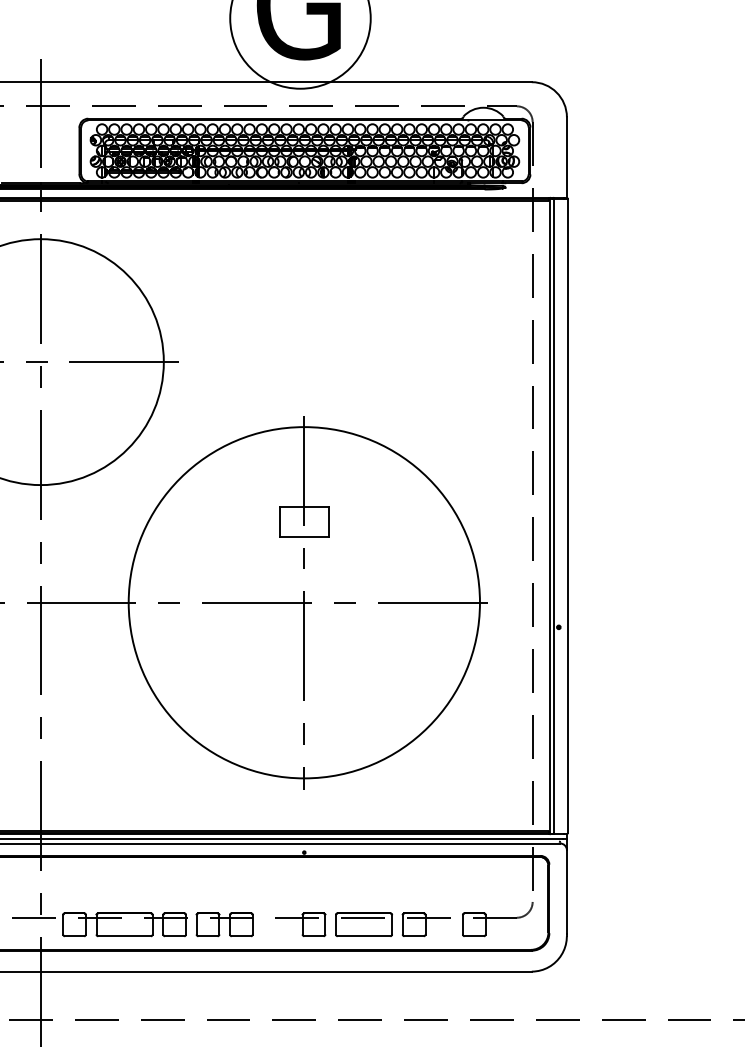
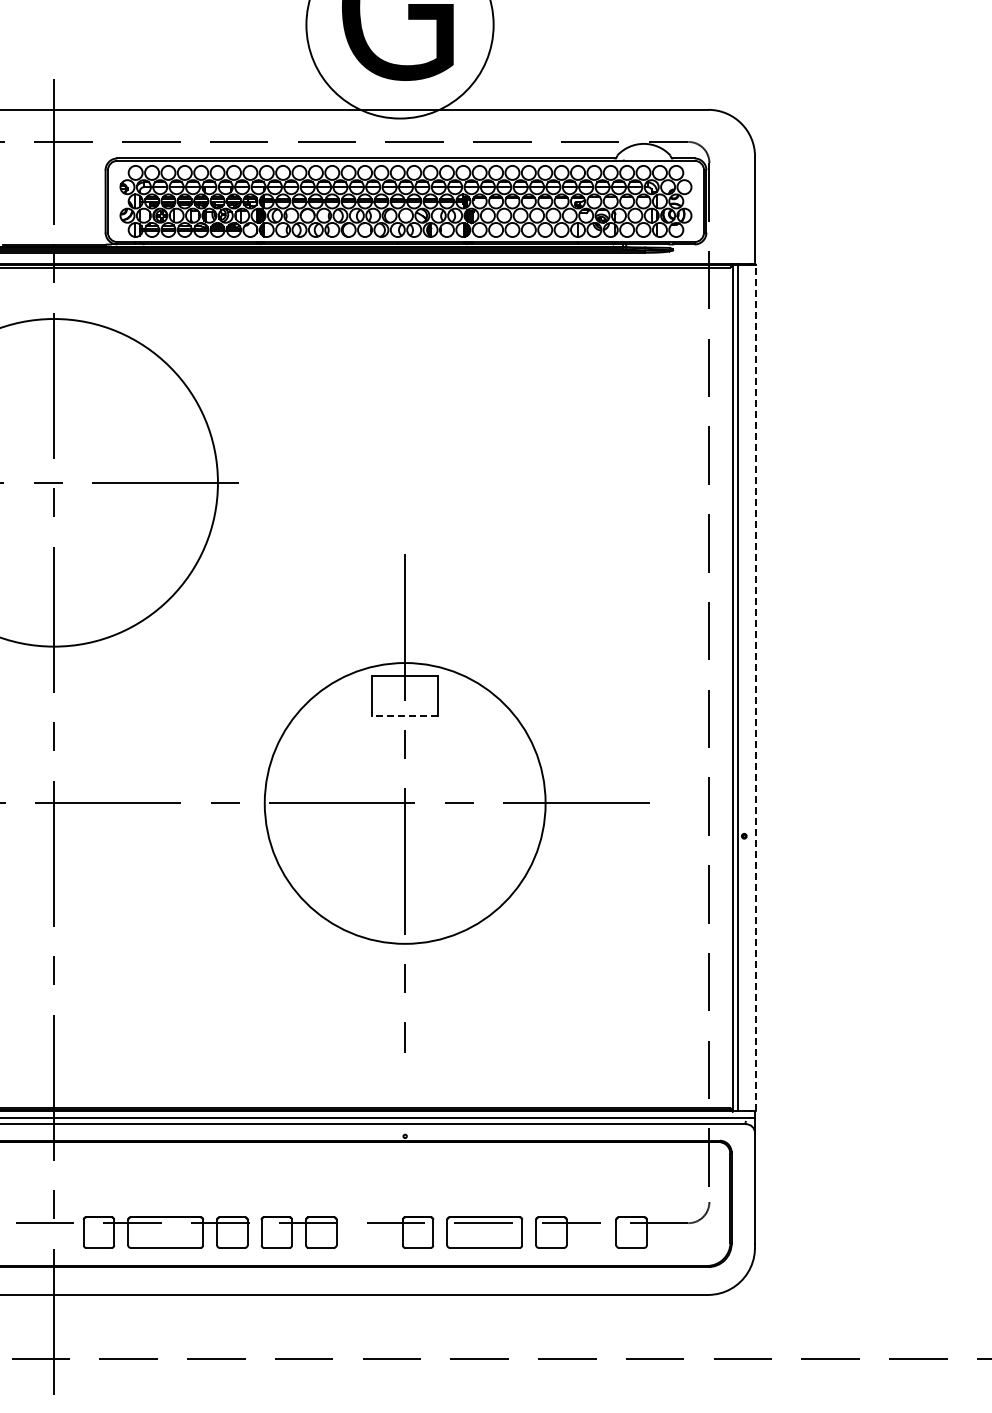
line: (567, 515) -> (755, 687), solid -> dashed
line: (304, 536) -> (405, 715), solid -> dashed
circle: (304, 602) -> (405, 803), size x0.6

